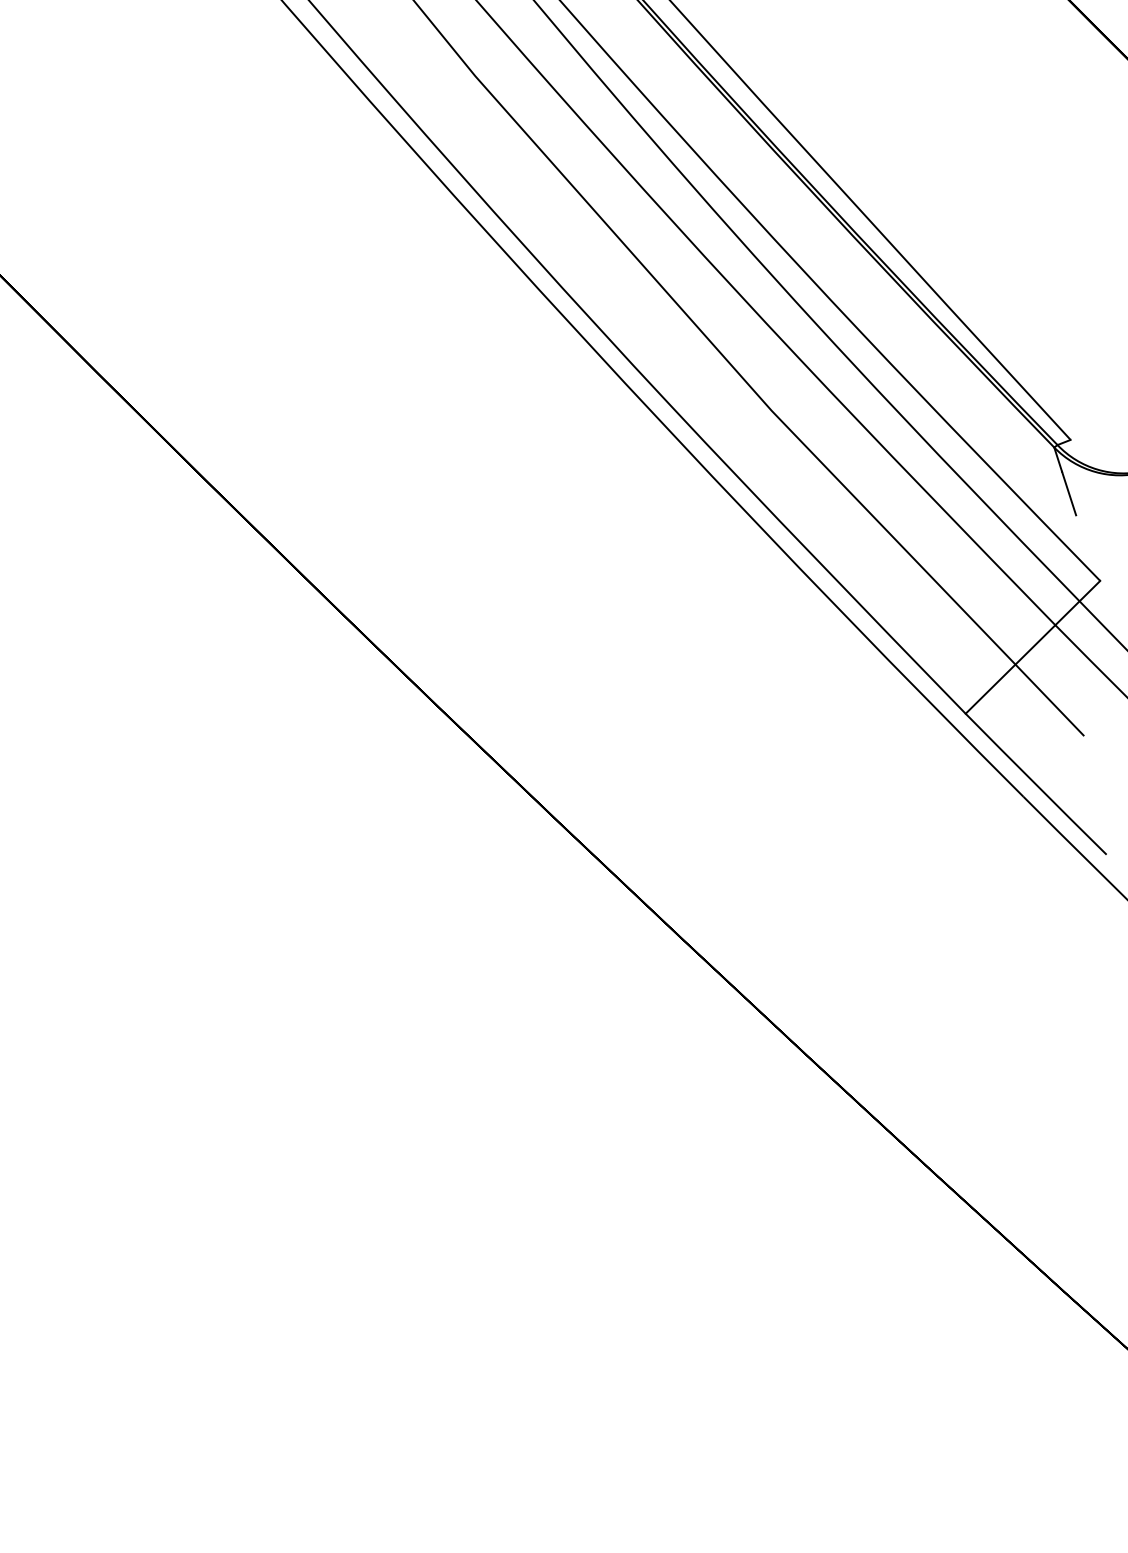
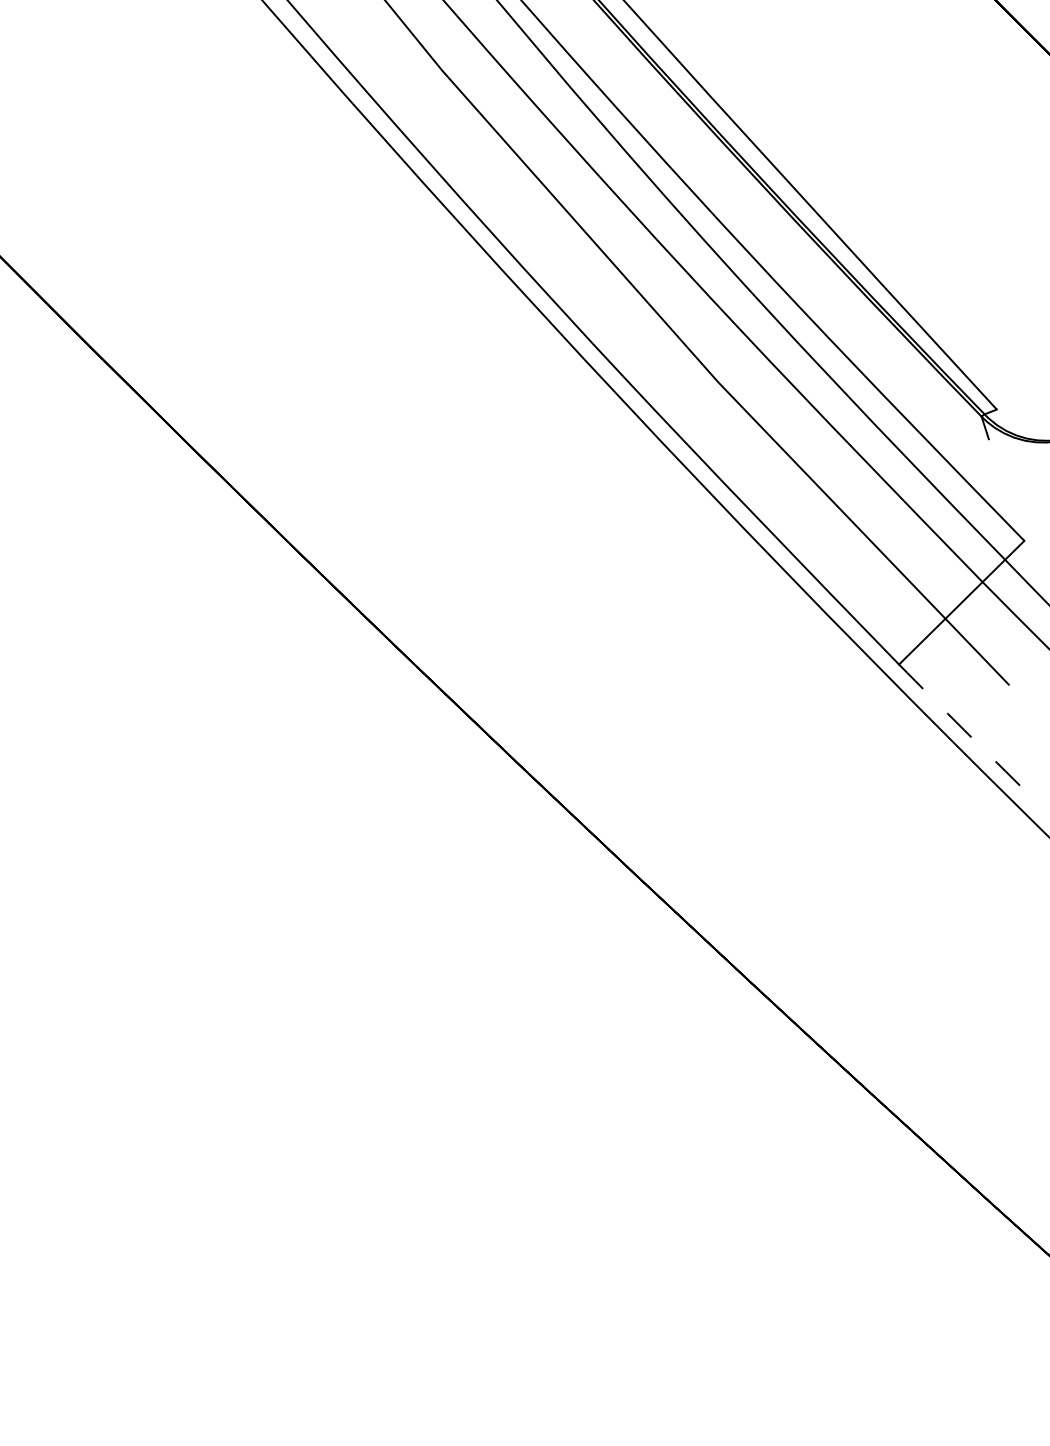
line: (1068, 493) -> (994, 459), removed
arc: (1035, 784) -> (964, 730), solid -> dashed

